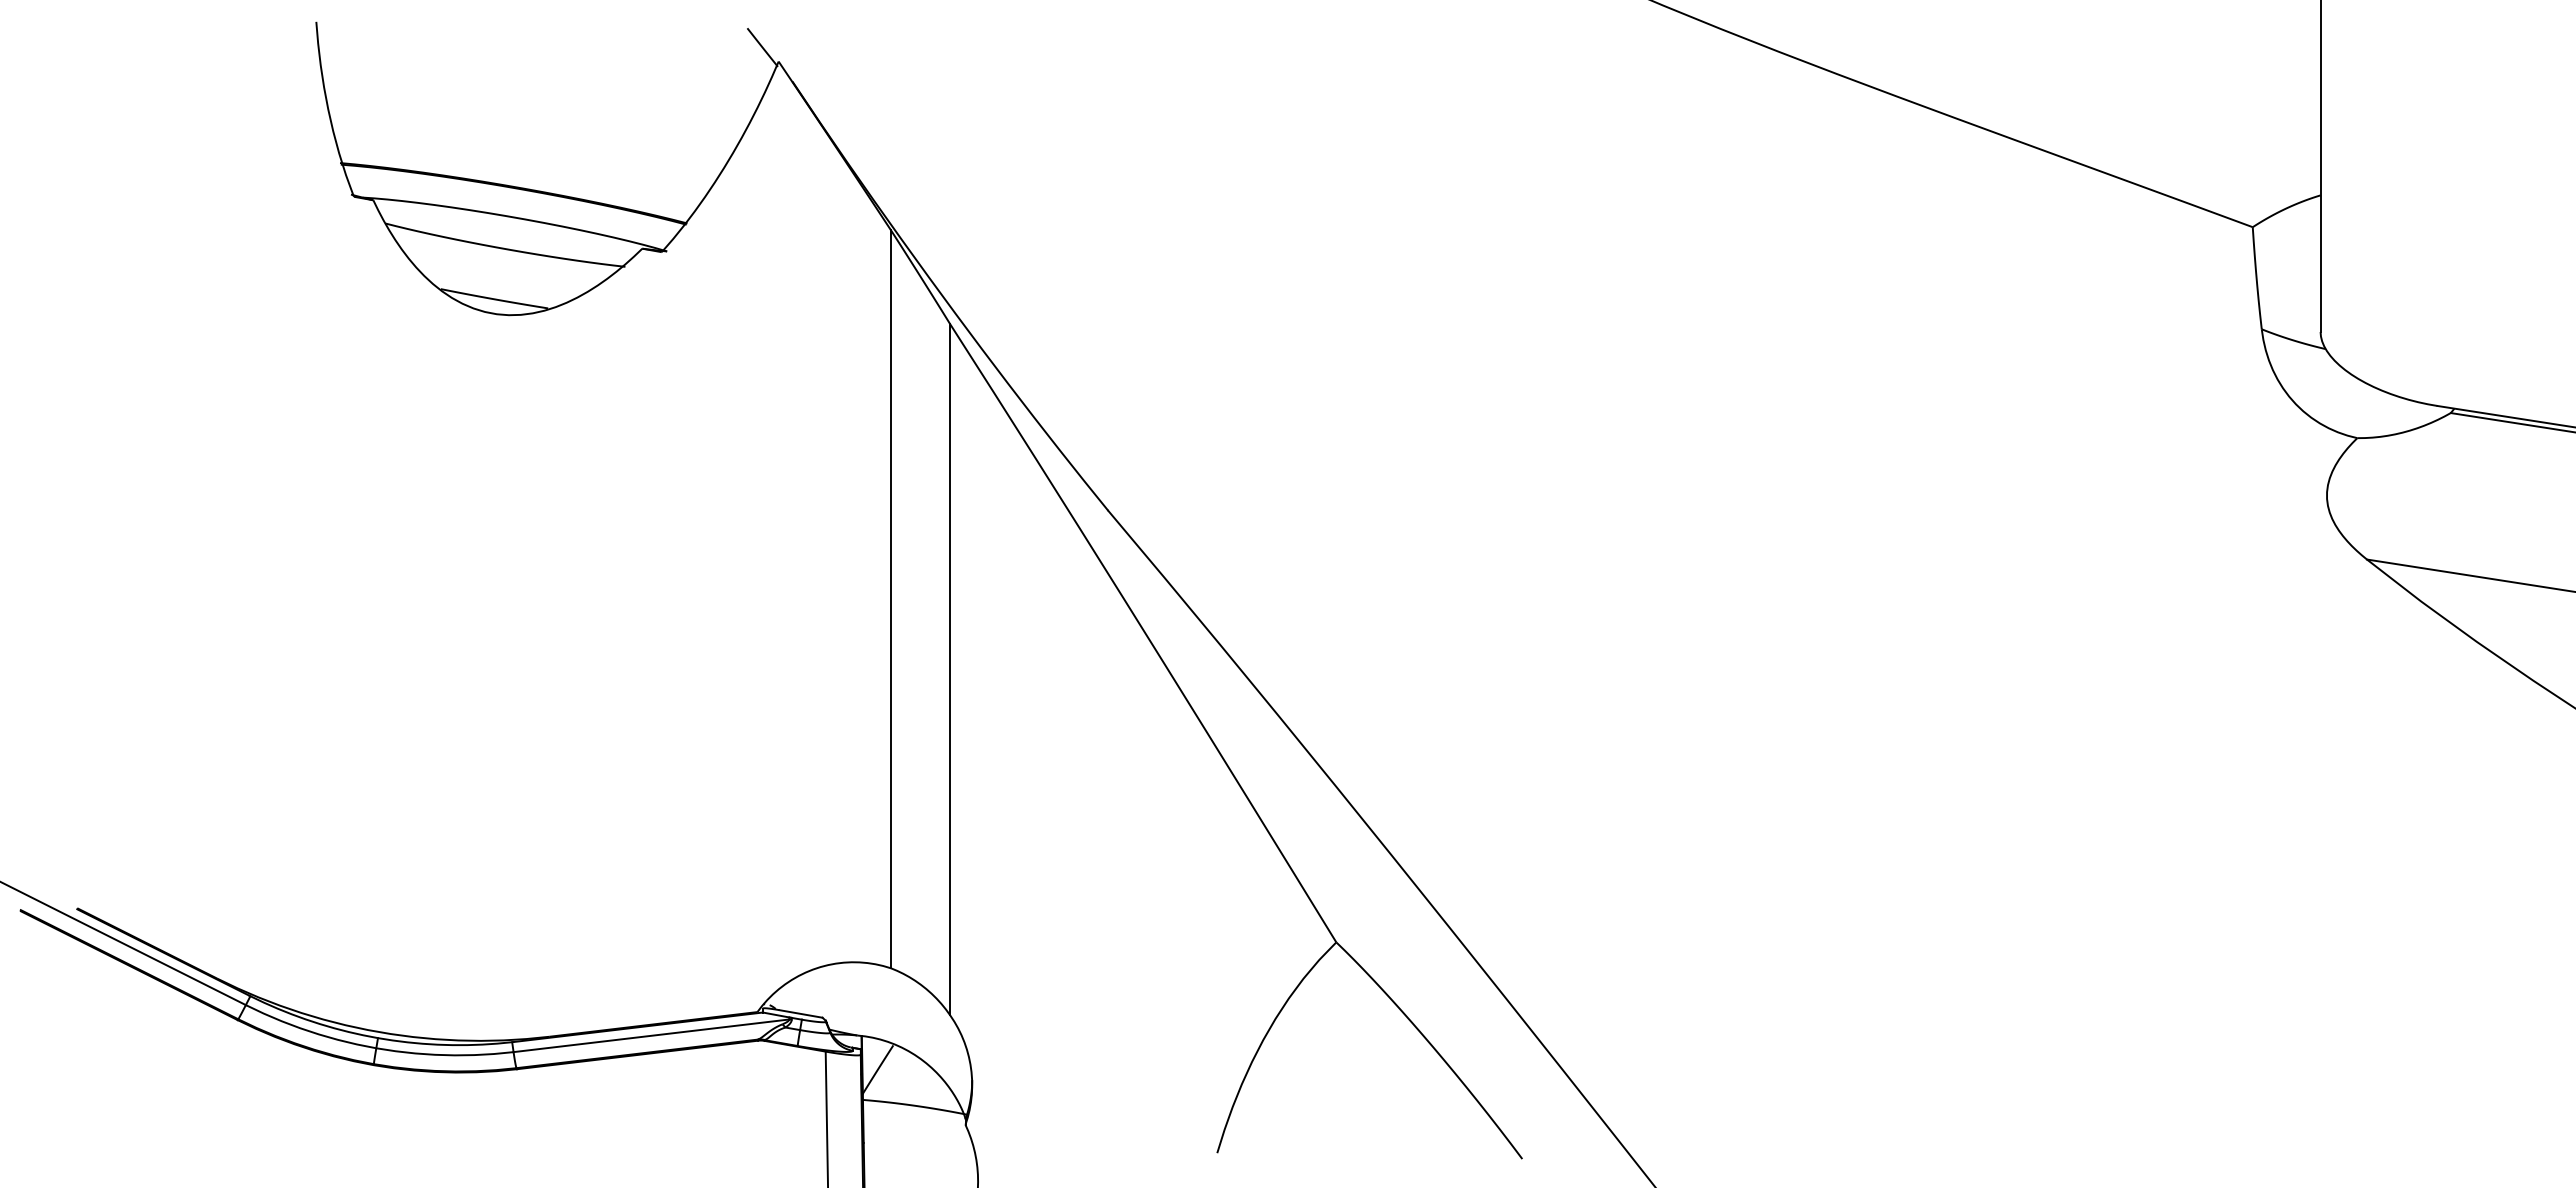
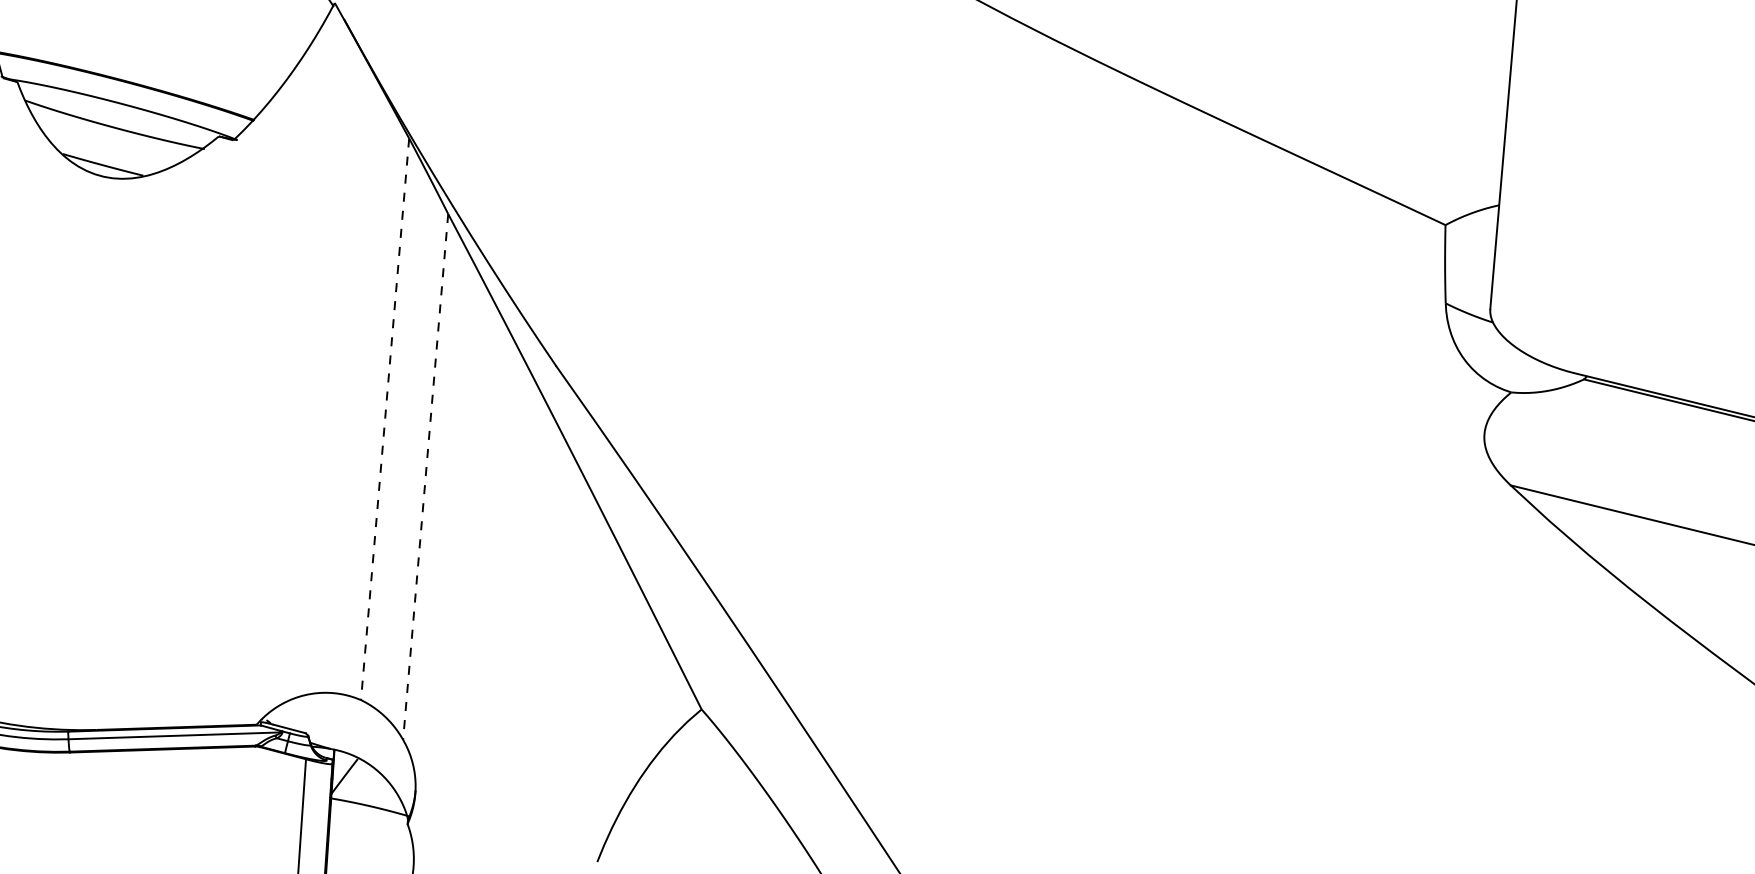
line: (890, 599) -> (384, 419), solid -> dashed
line: (950, 669) -> (425, 476), solid -> dashed

